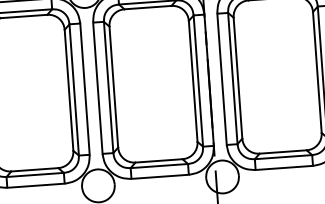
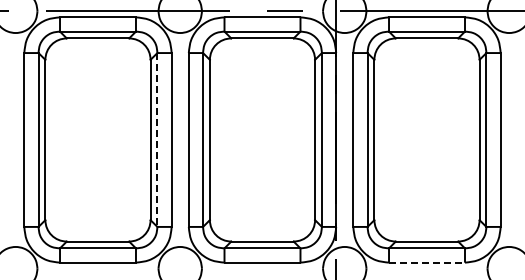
line: (74, 89) -> (157, 139), solid -> dashed
line: (283, 167) -> (426, 262), solid -> dashed

